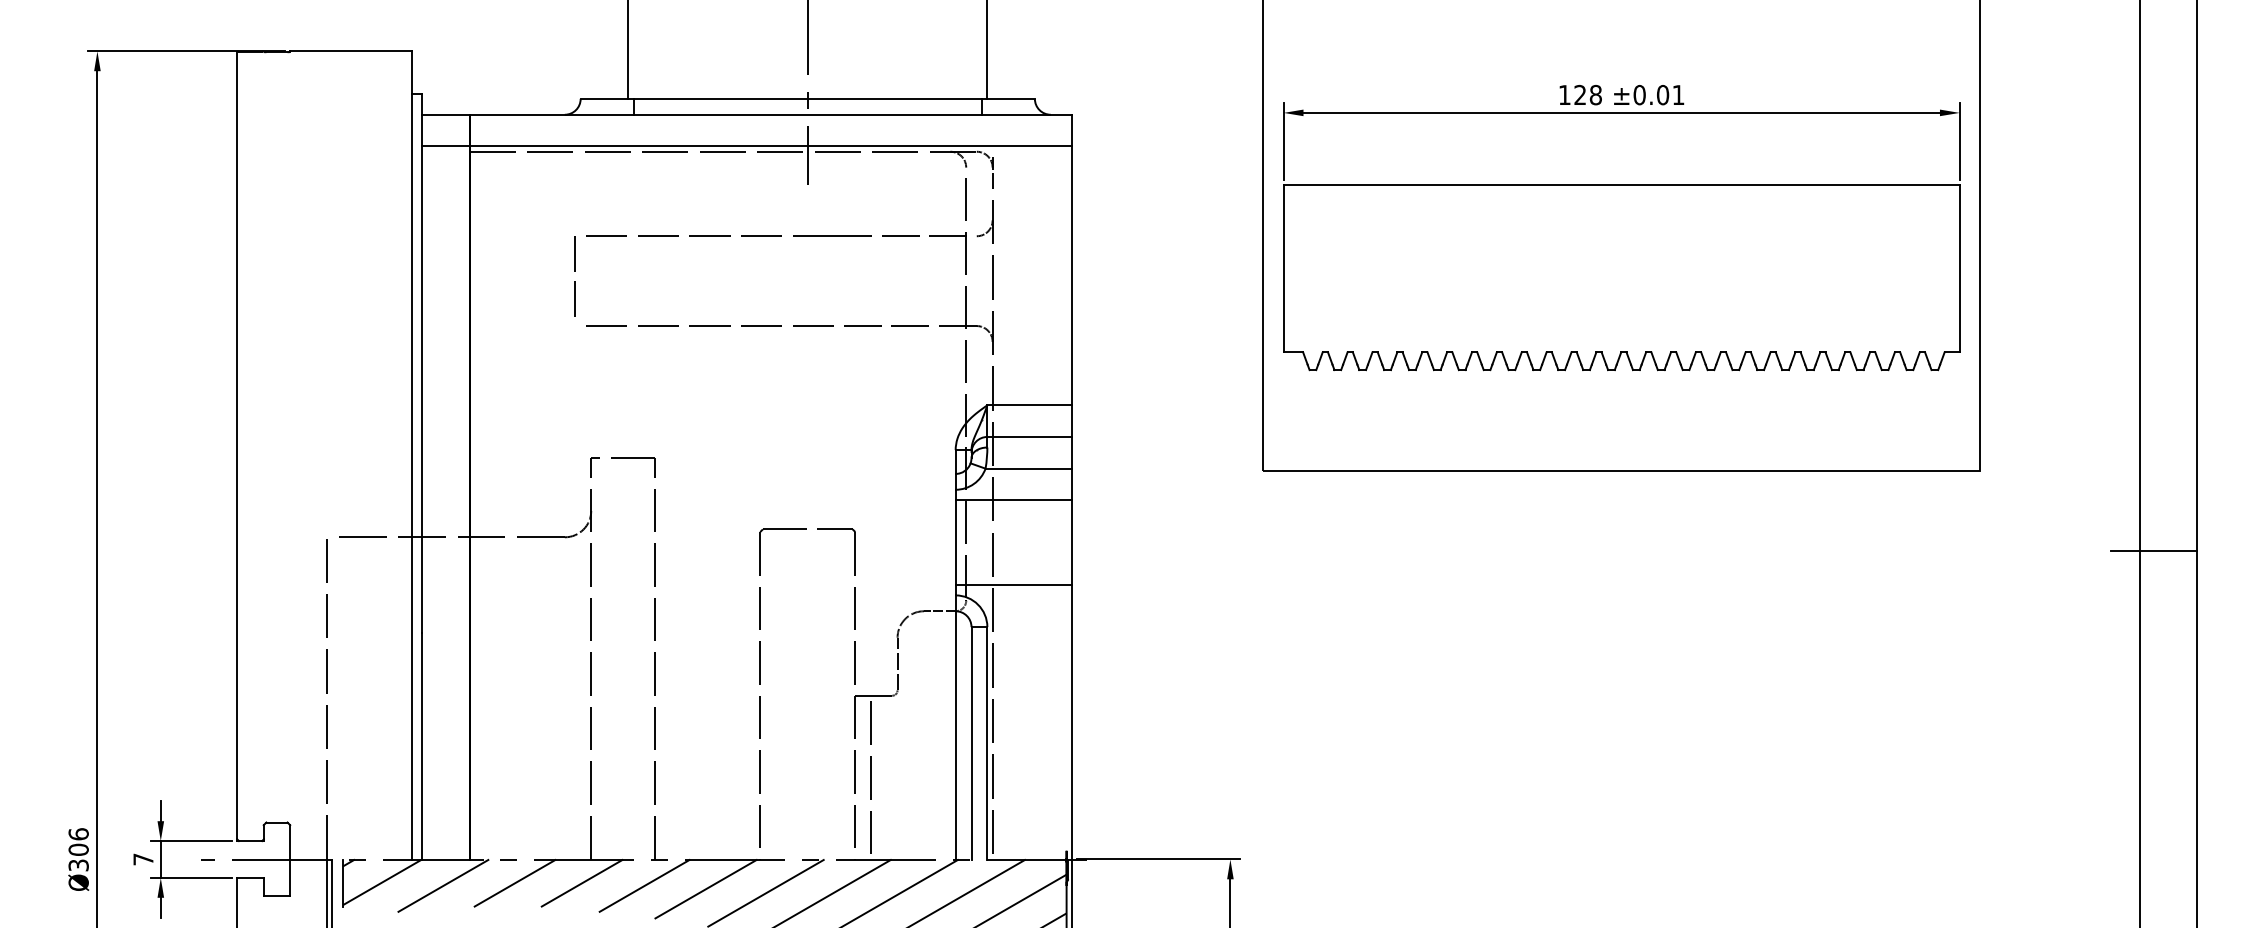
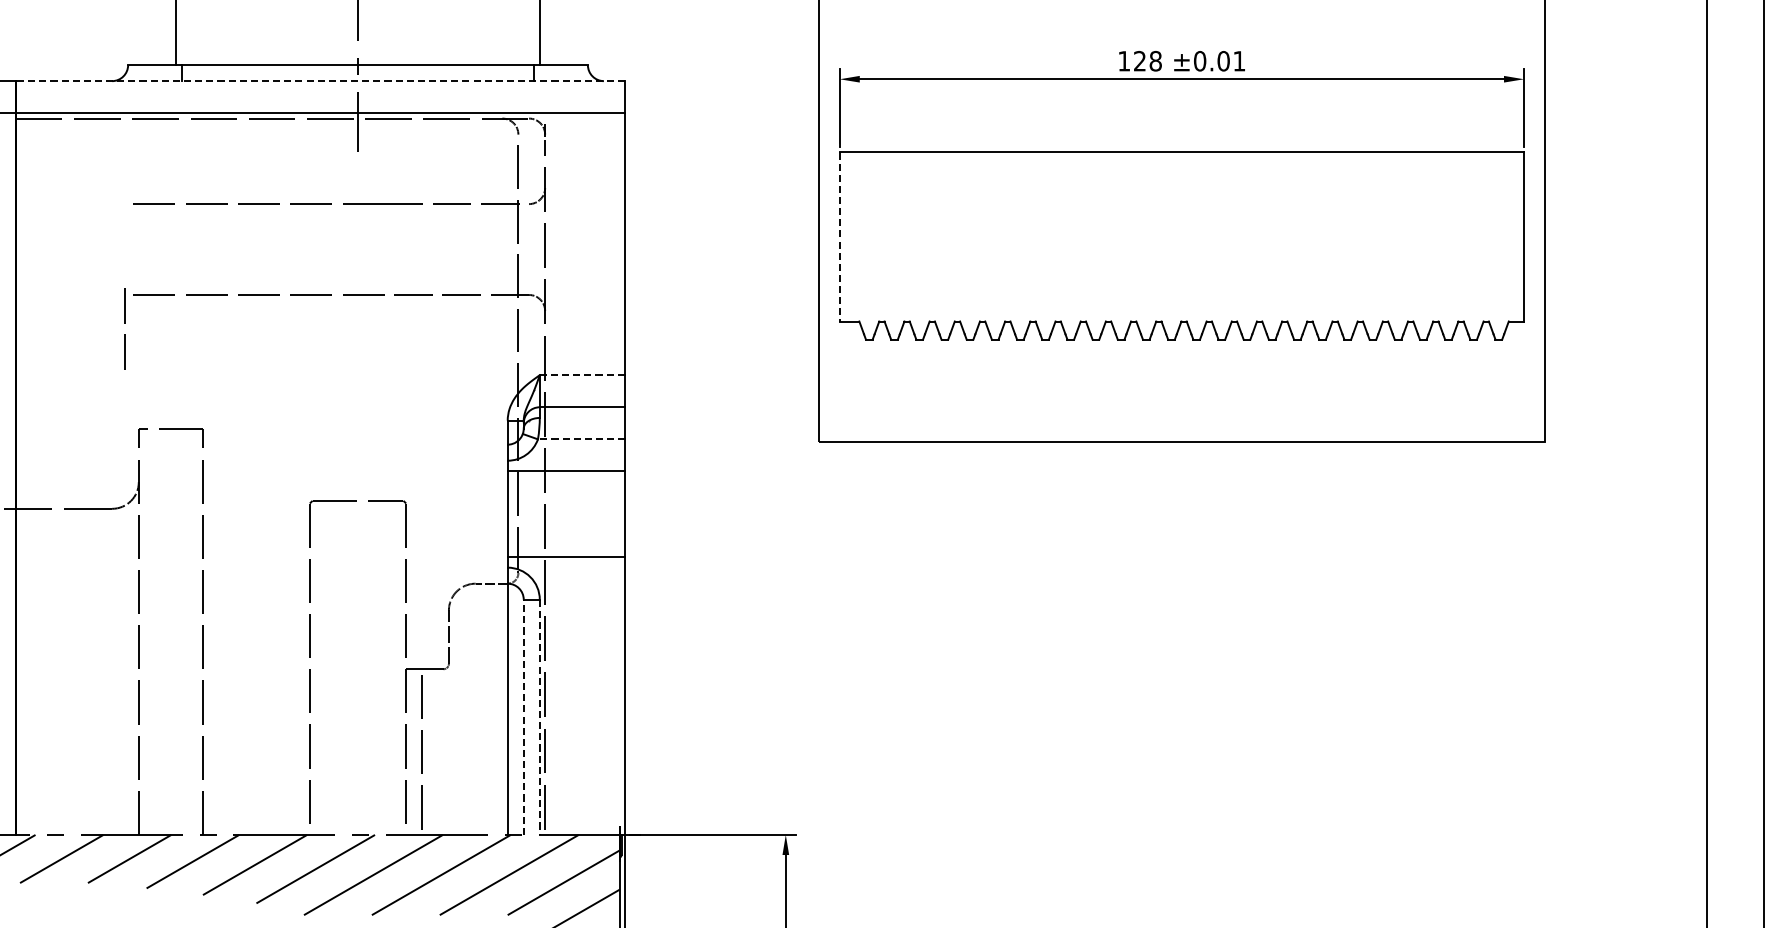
line: (770, 114) -> (320, 80), solid -> dashed
line: (1283, 268) -> (839, 236), solid -> dashed
line: (574, 271) -> (123, 323), moved
line: (1030, 405) -> (583, 375), solid -> dashed
line: (1028, 468) -> (581, 439), solid -> dashed
line: (2154, 551) -> (1721, 523), removed
line: (971, 742) -> (523, 716), solid -> dashed
line: (987, 743) -> (539, 717), solid -> dashed

